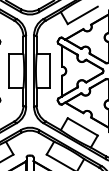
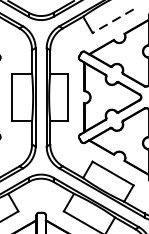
line: (82, 15) -> (112, 21), solid -> dashed

